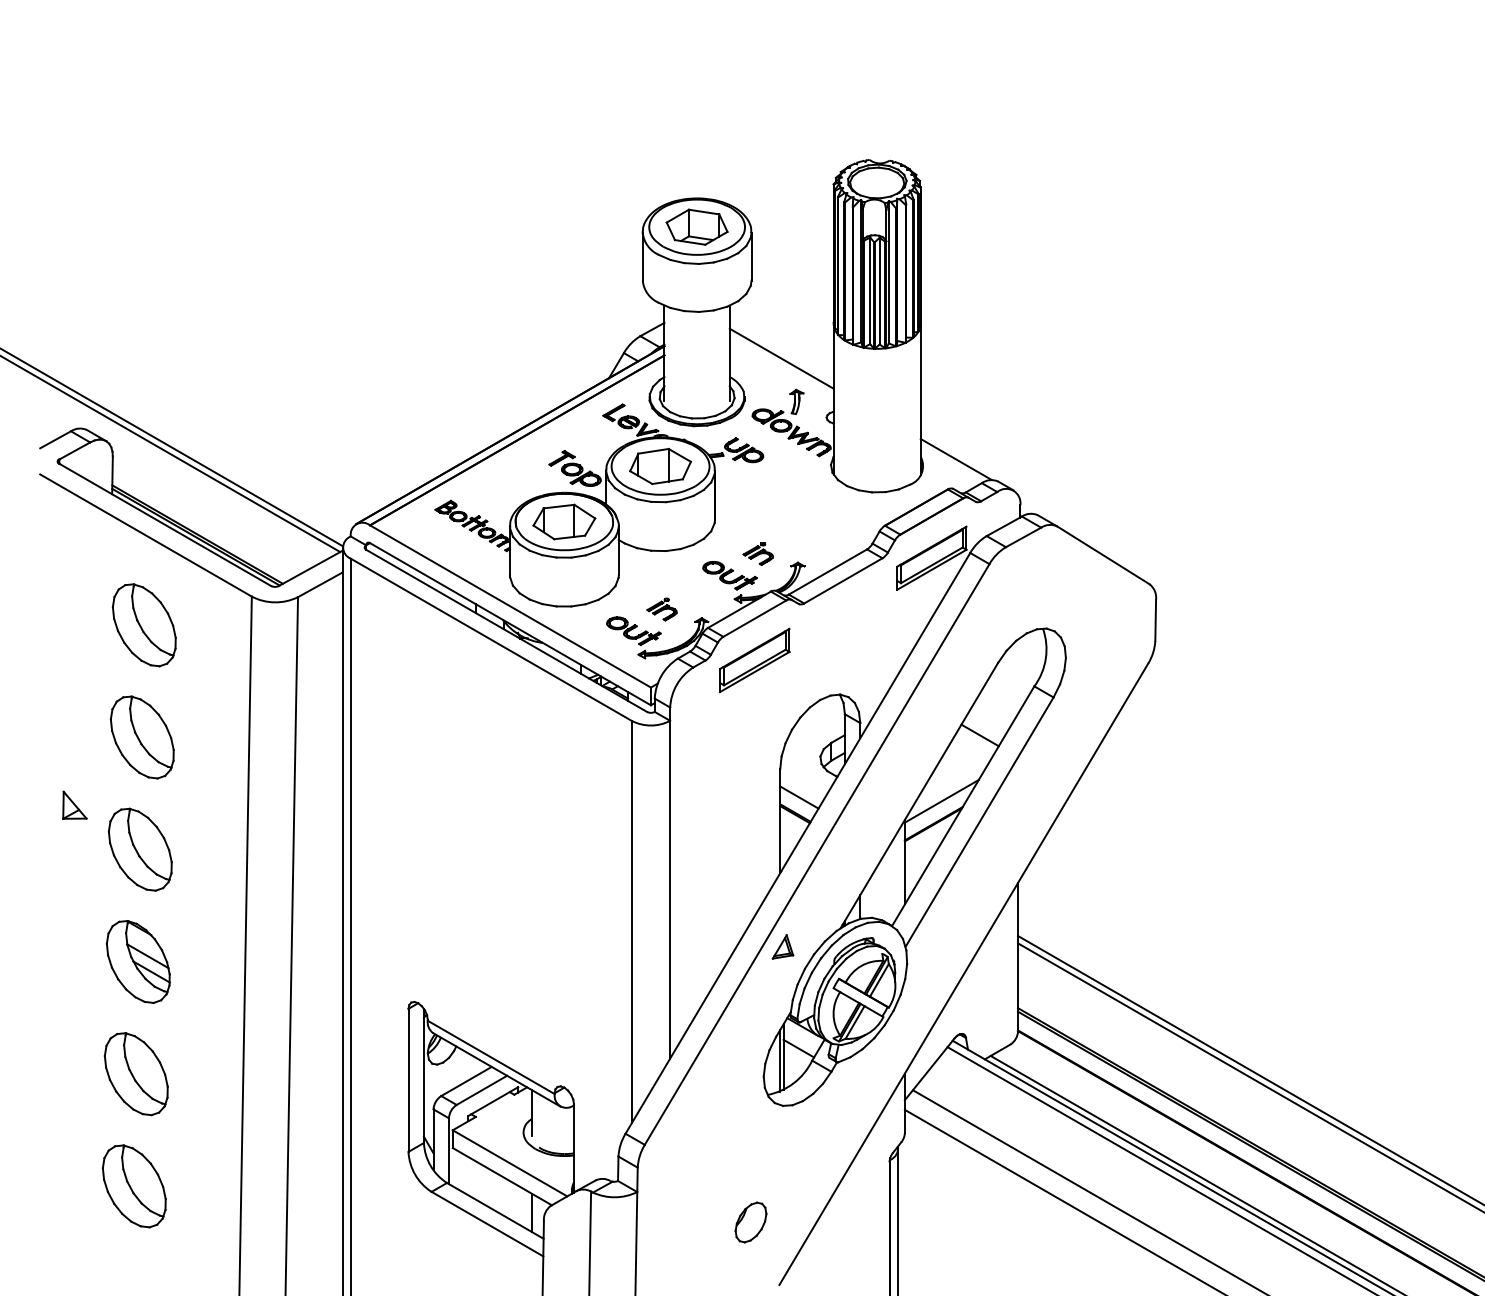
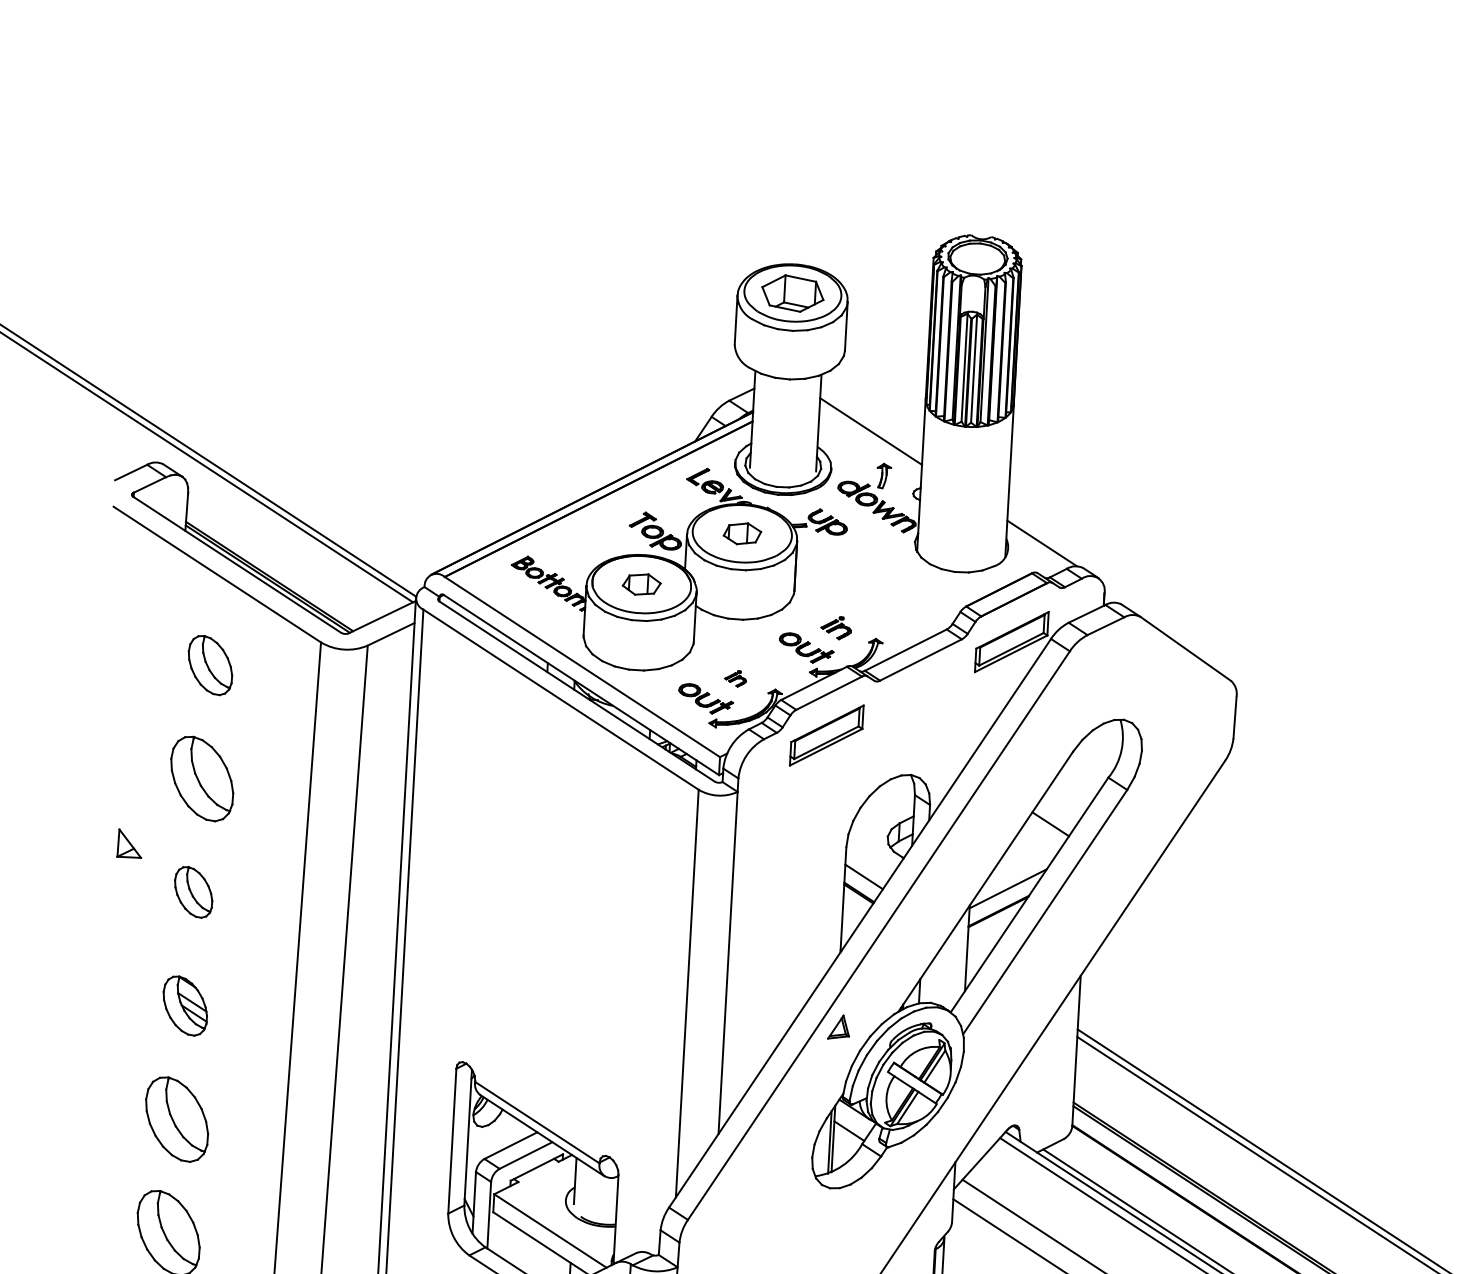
part: (660, 466) -> (742, 533), size x0.6
part: (564, 521) -> (641, 584), size x0.6
part: (661, 609) -> (735, 678), size x0.7
part: (143, 625) -> (209, 665), size x0.7
part: (139, 849) -> (192, 892), size x0.6
part: (137, 961) -> (184, 1005), size x0.7

